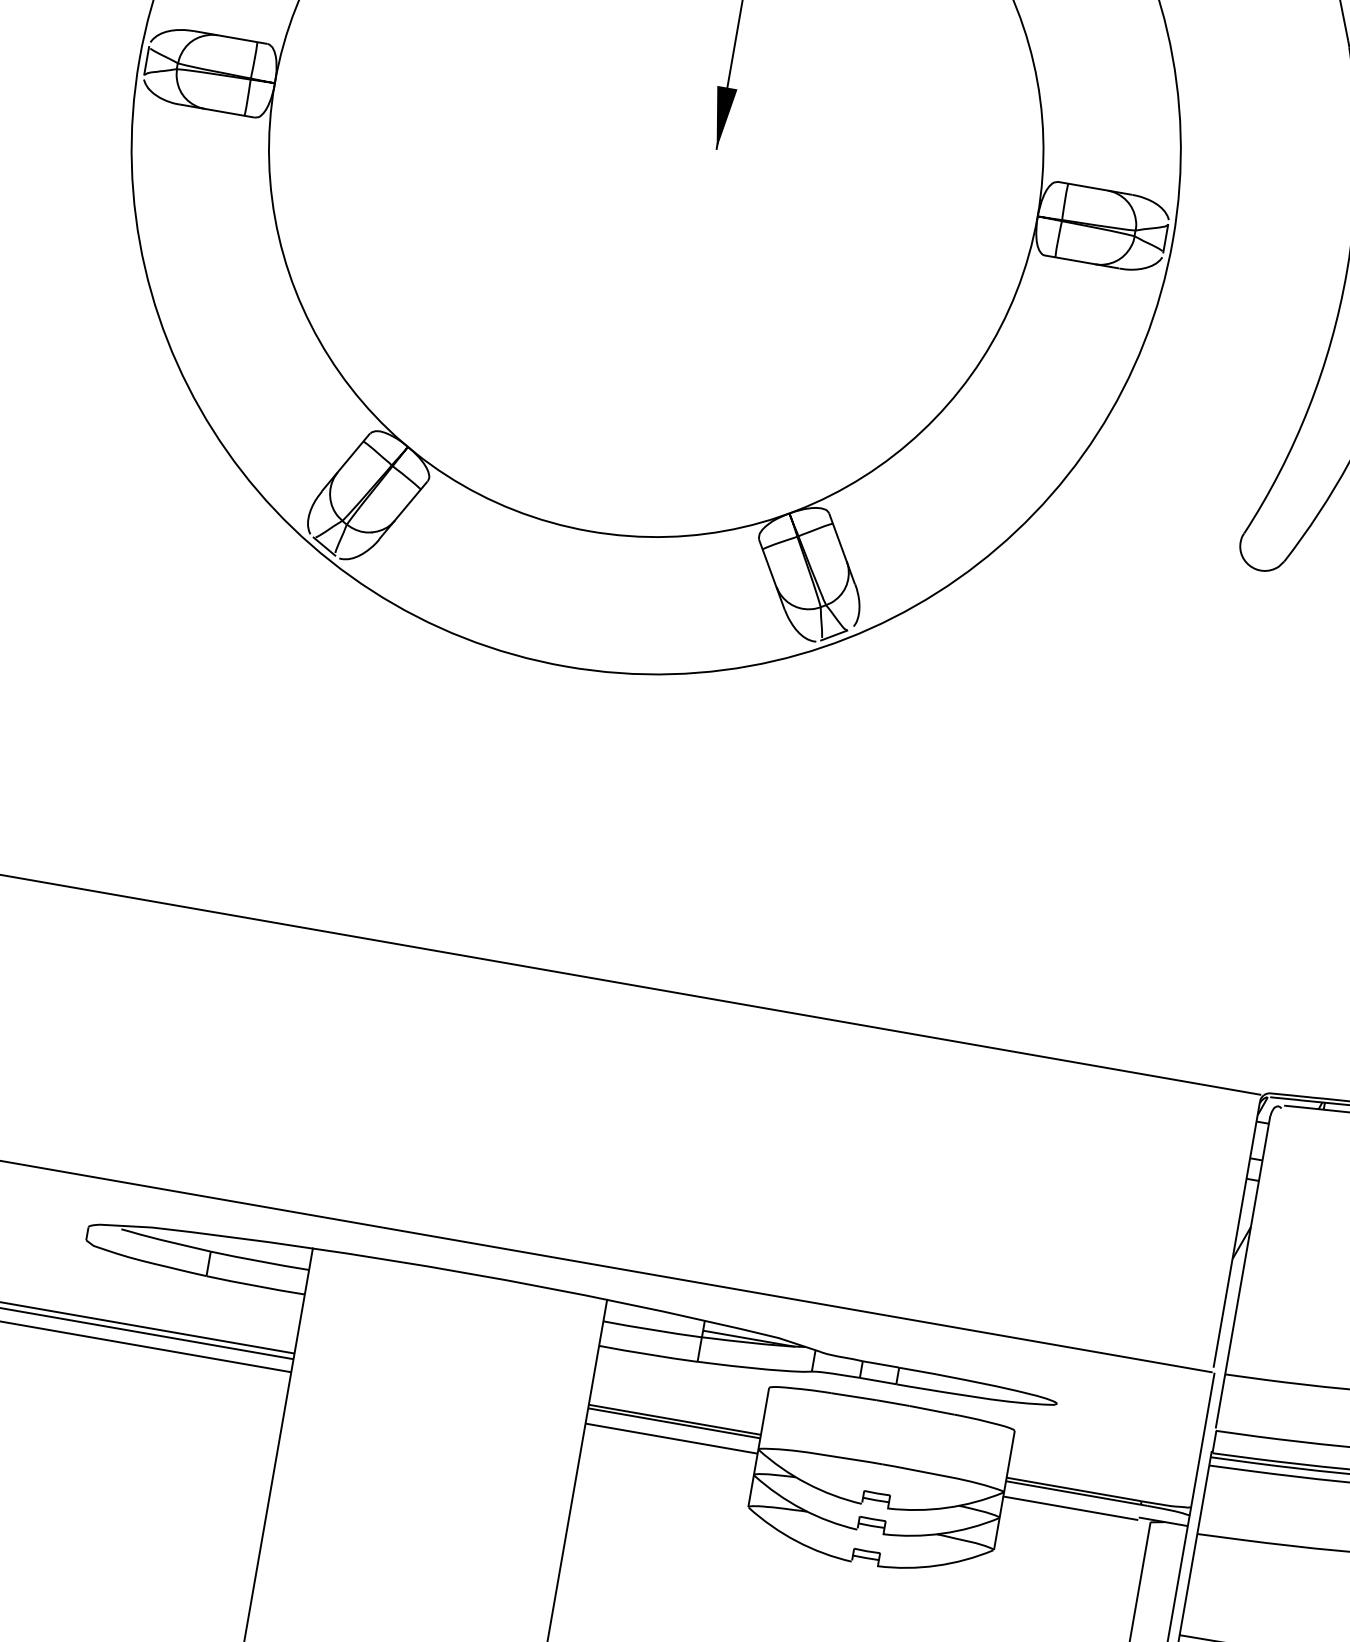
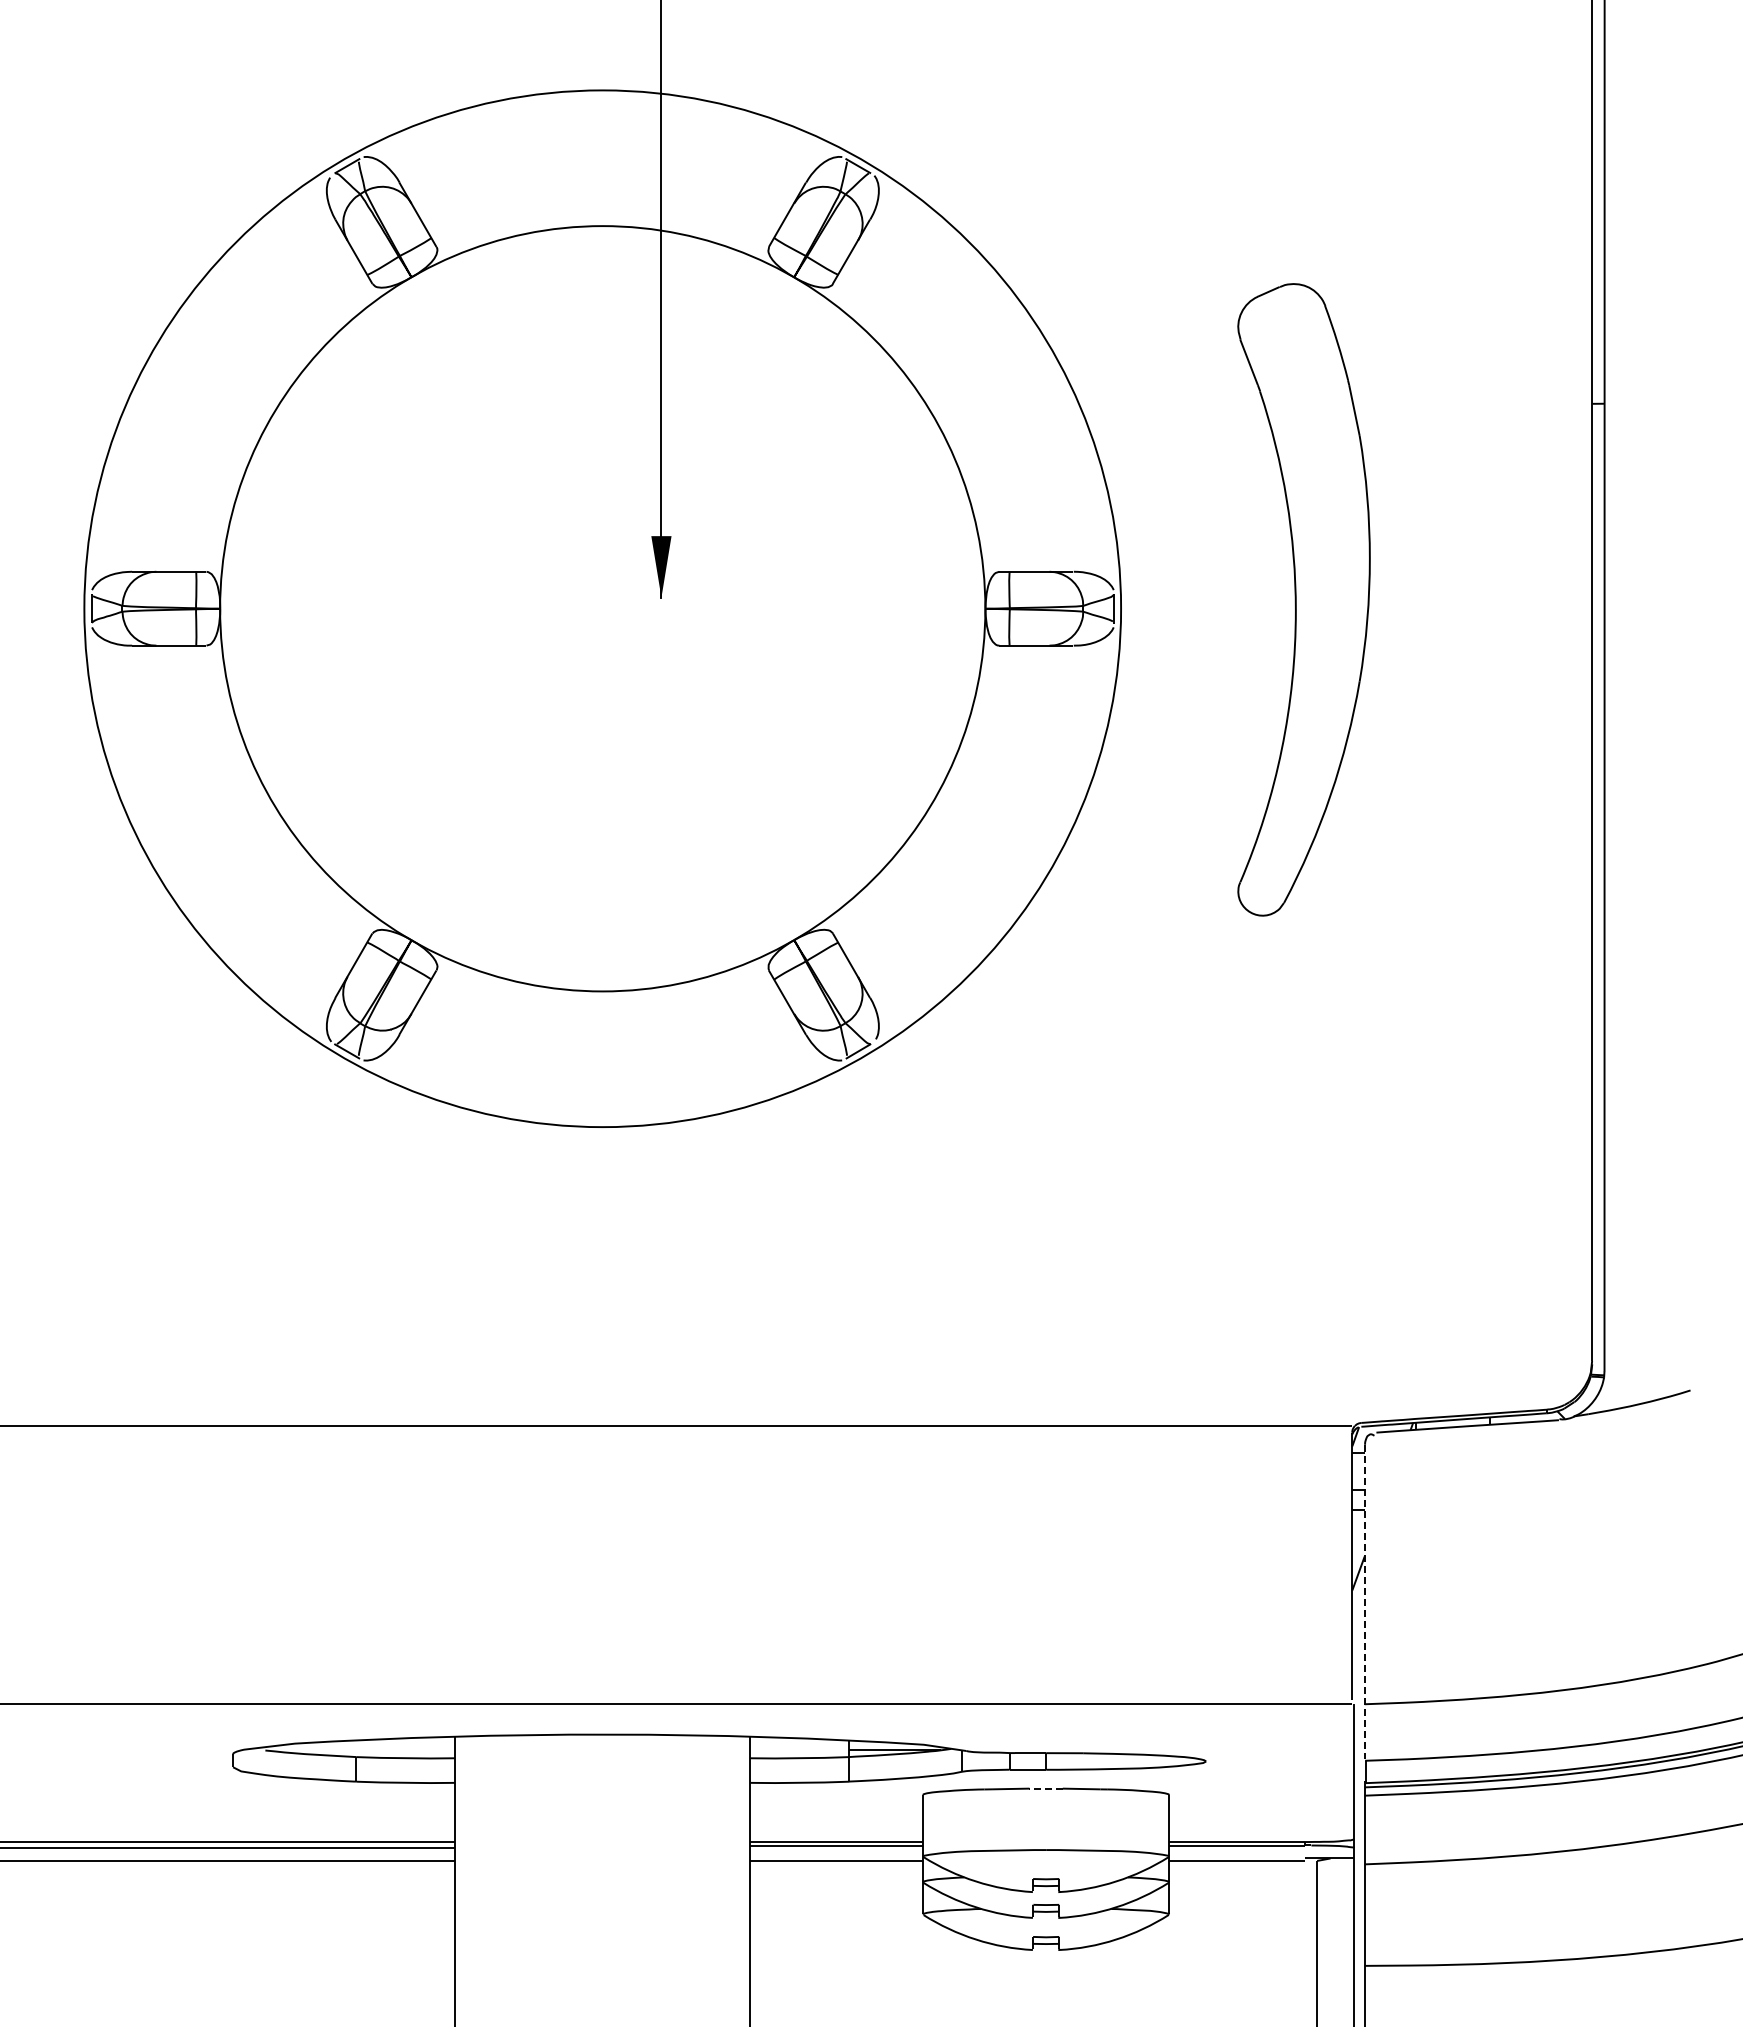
line: (1242, 1271) -> (1364, 1601), solid -> dashed
line: (893, 1403) -> (1046, 1788), solid -> dashed

